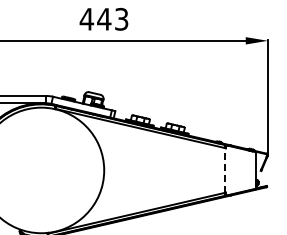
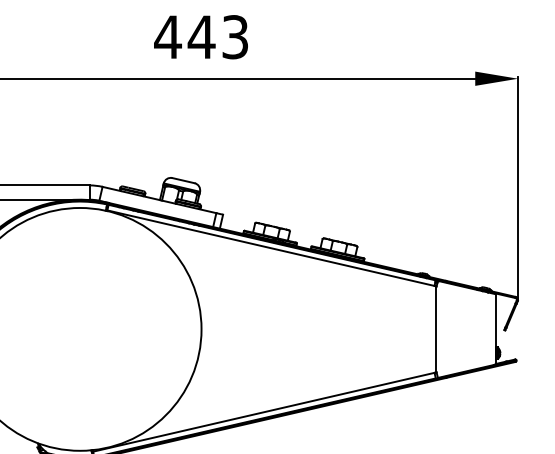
line: (225, 169) -> (436, 327), dashed -> solid

